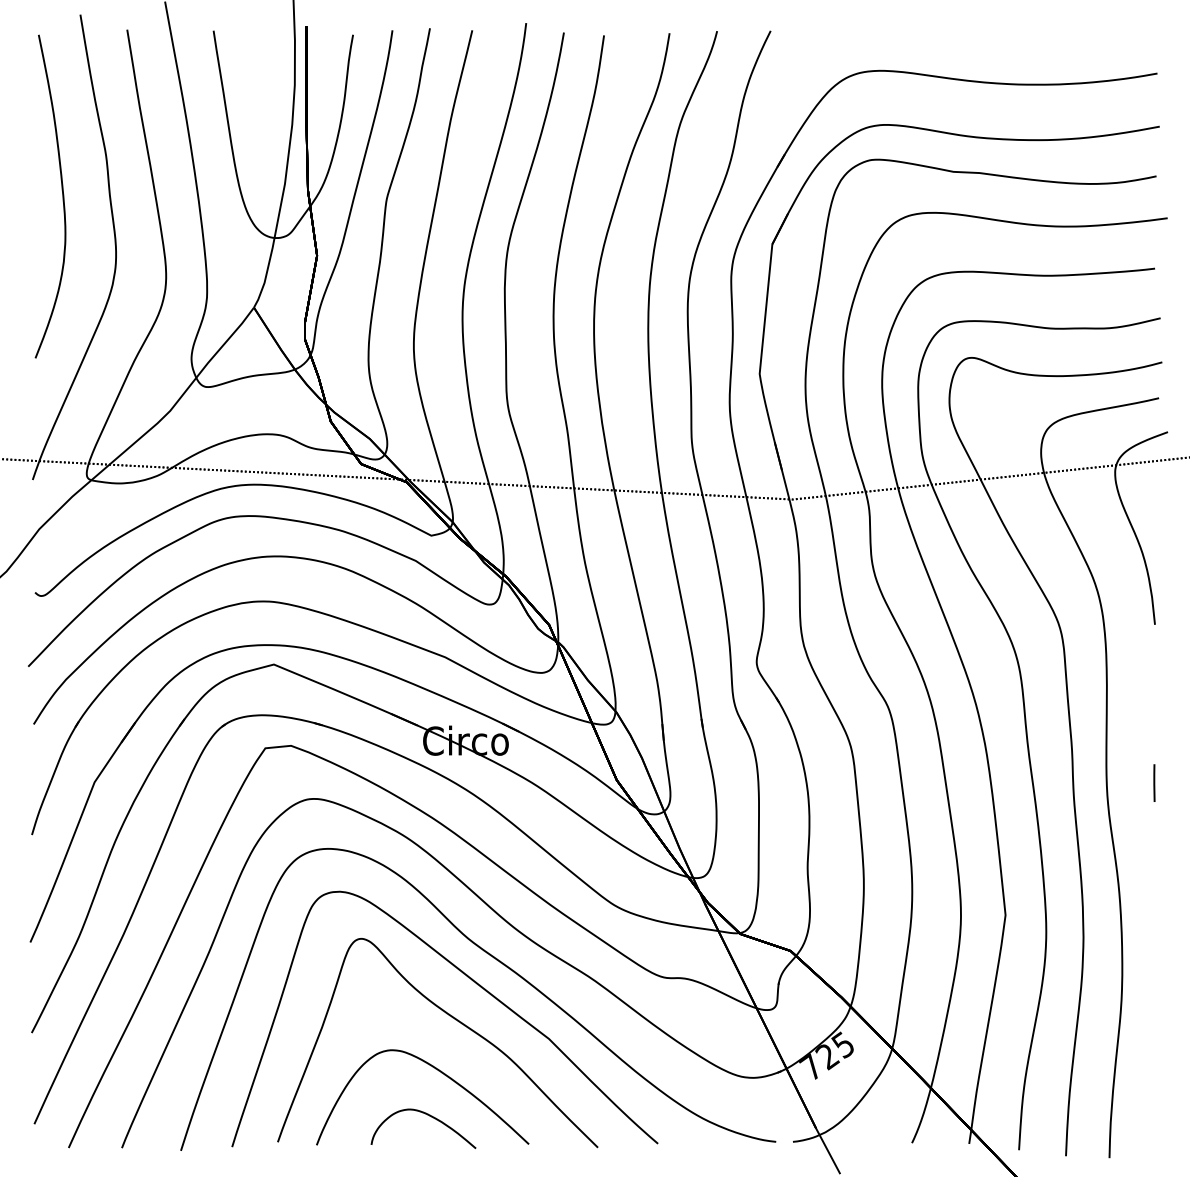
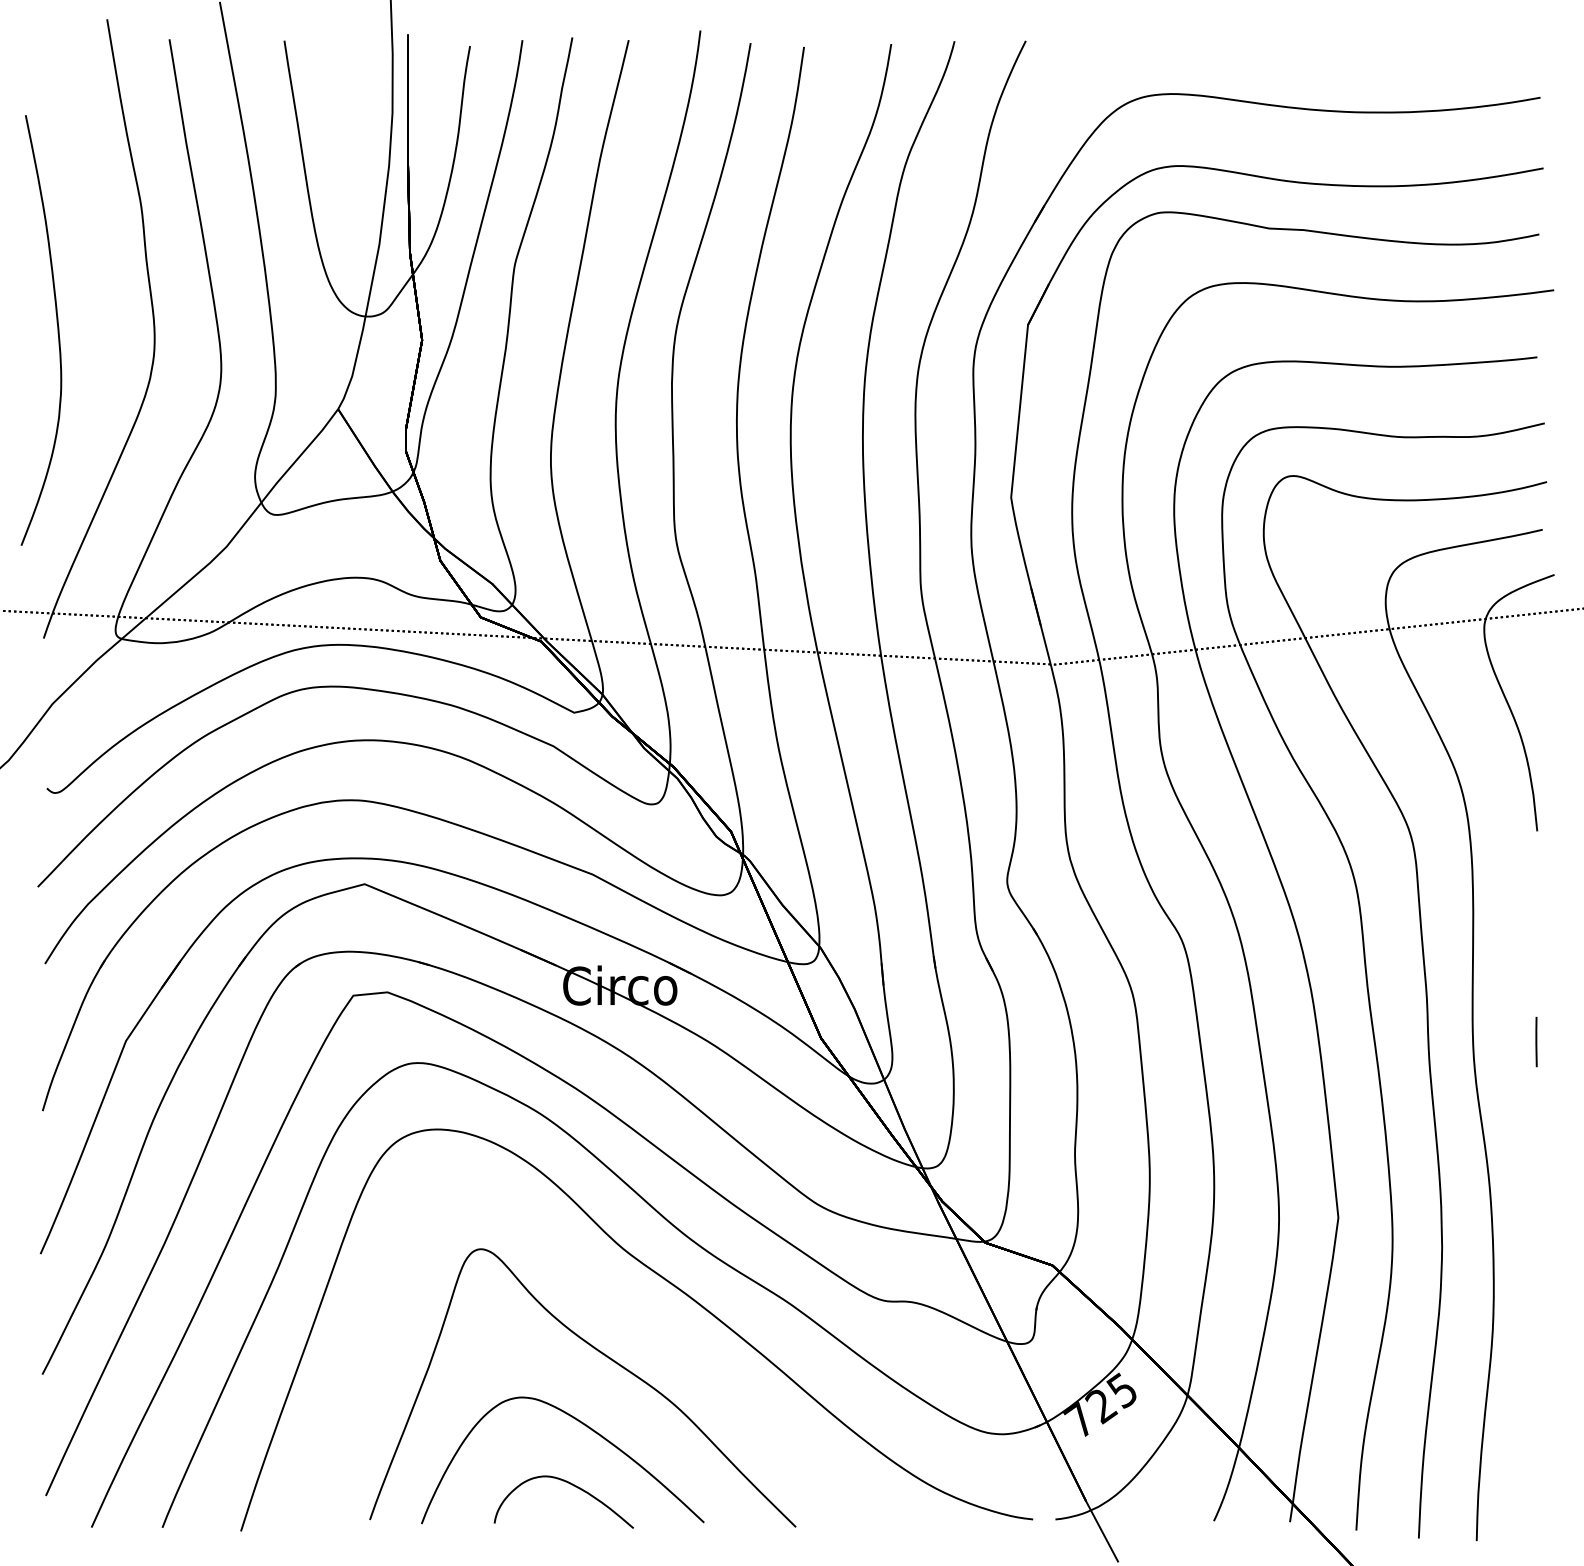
curve: (62, 196) -> (57, 330), moved
curve: (474, 982) -> (631, 1307), removed

